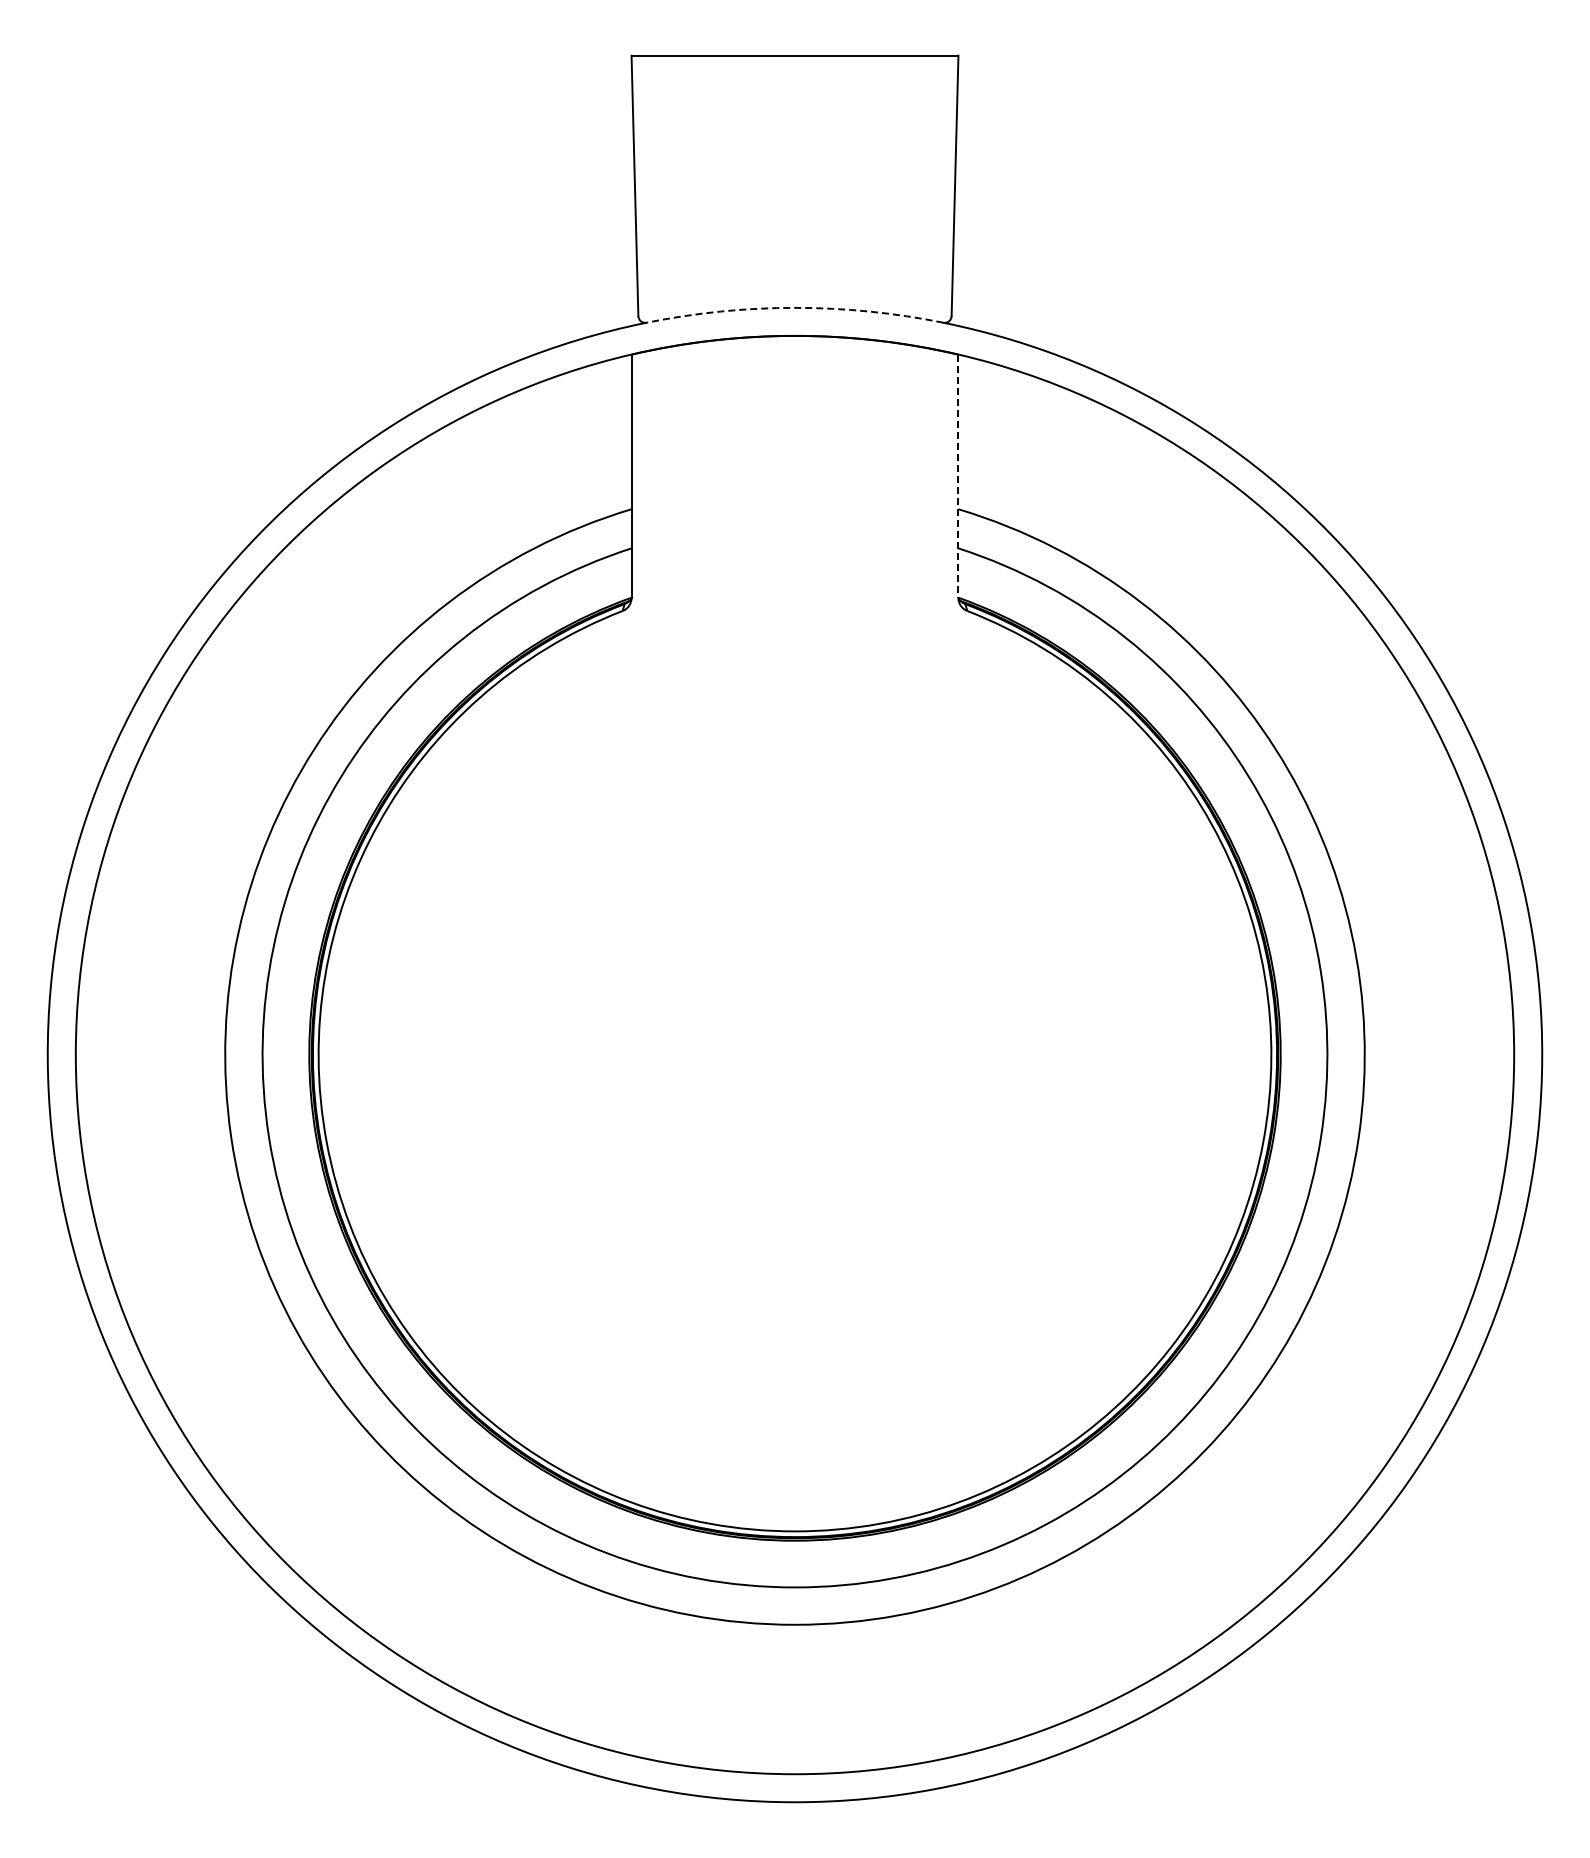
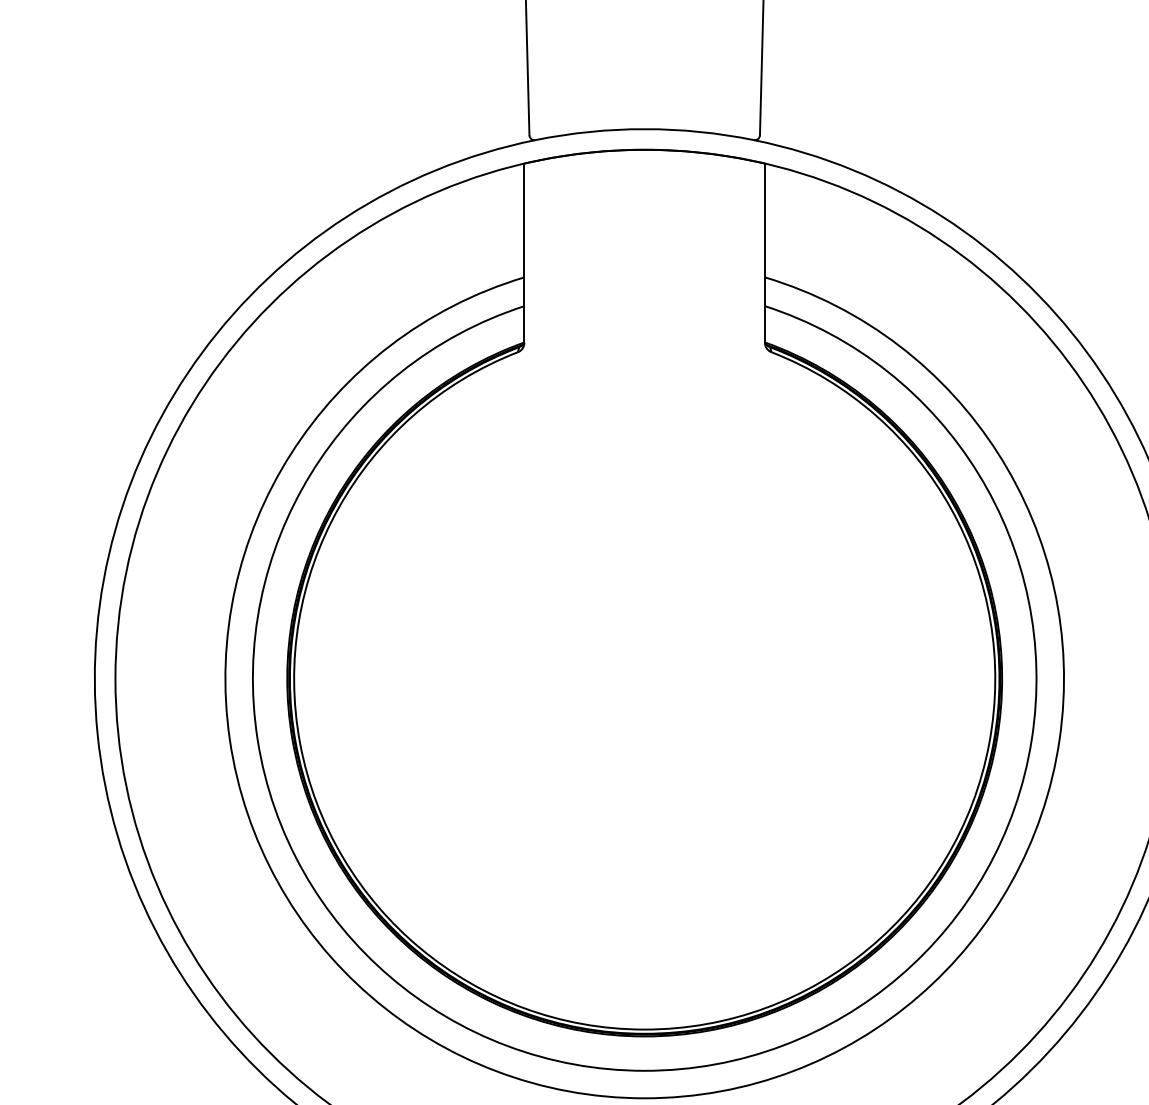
arc: (795, 307) -> (645, 128), dashed -> solid
line: (958, 476) -> (765, 253), dashed -> solid

